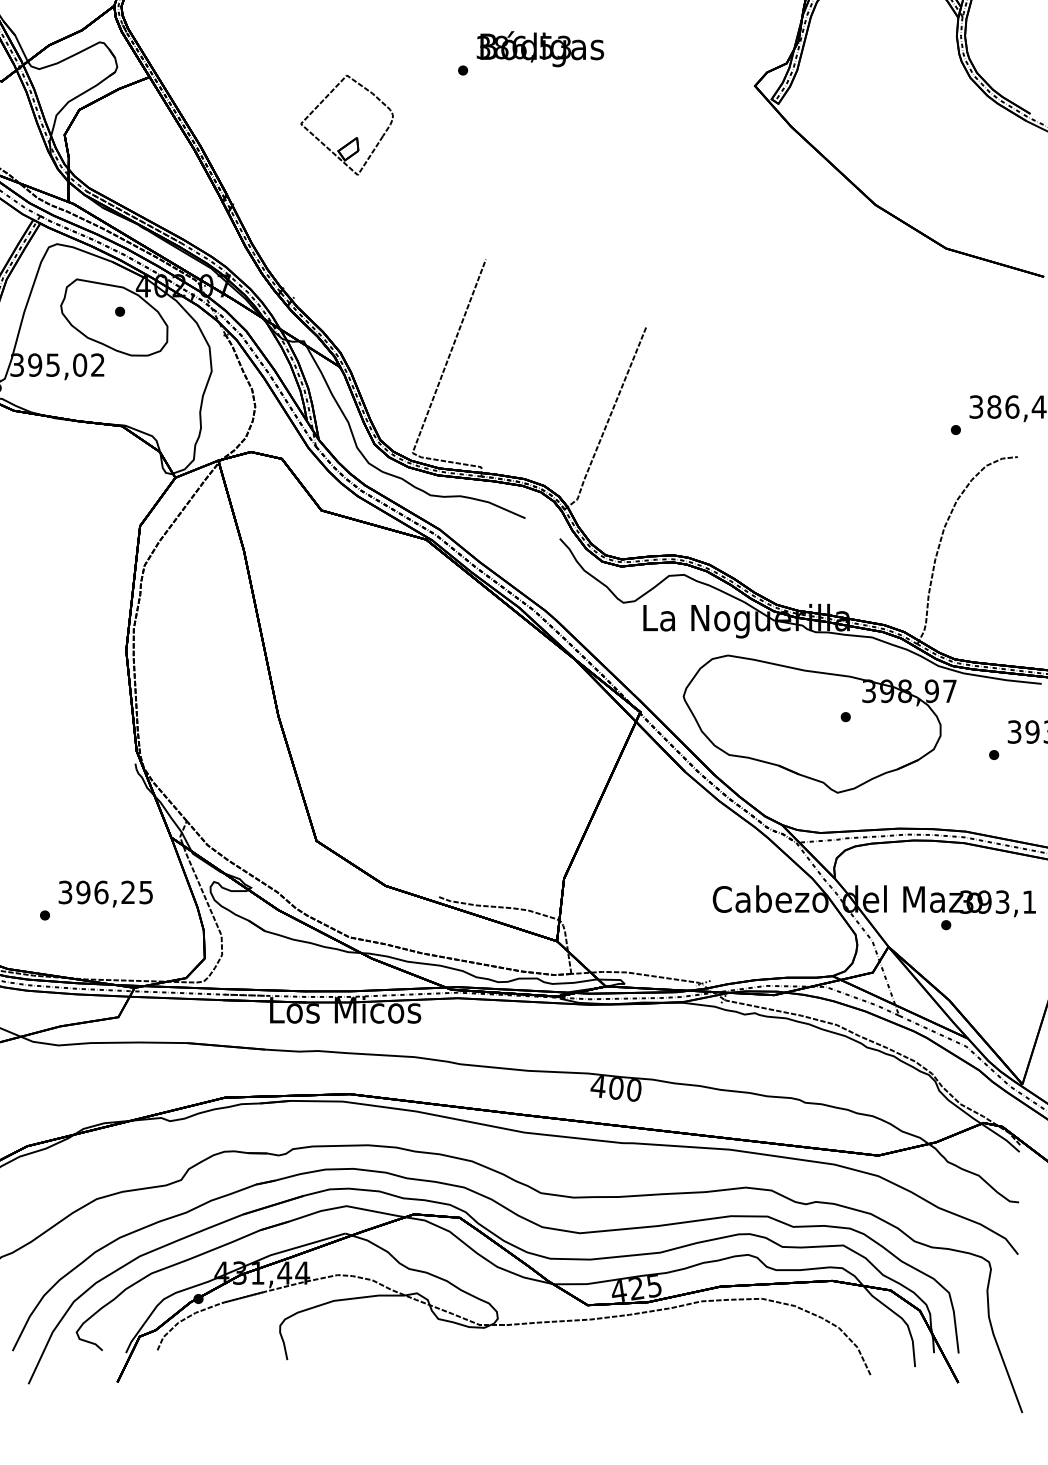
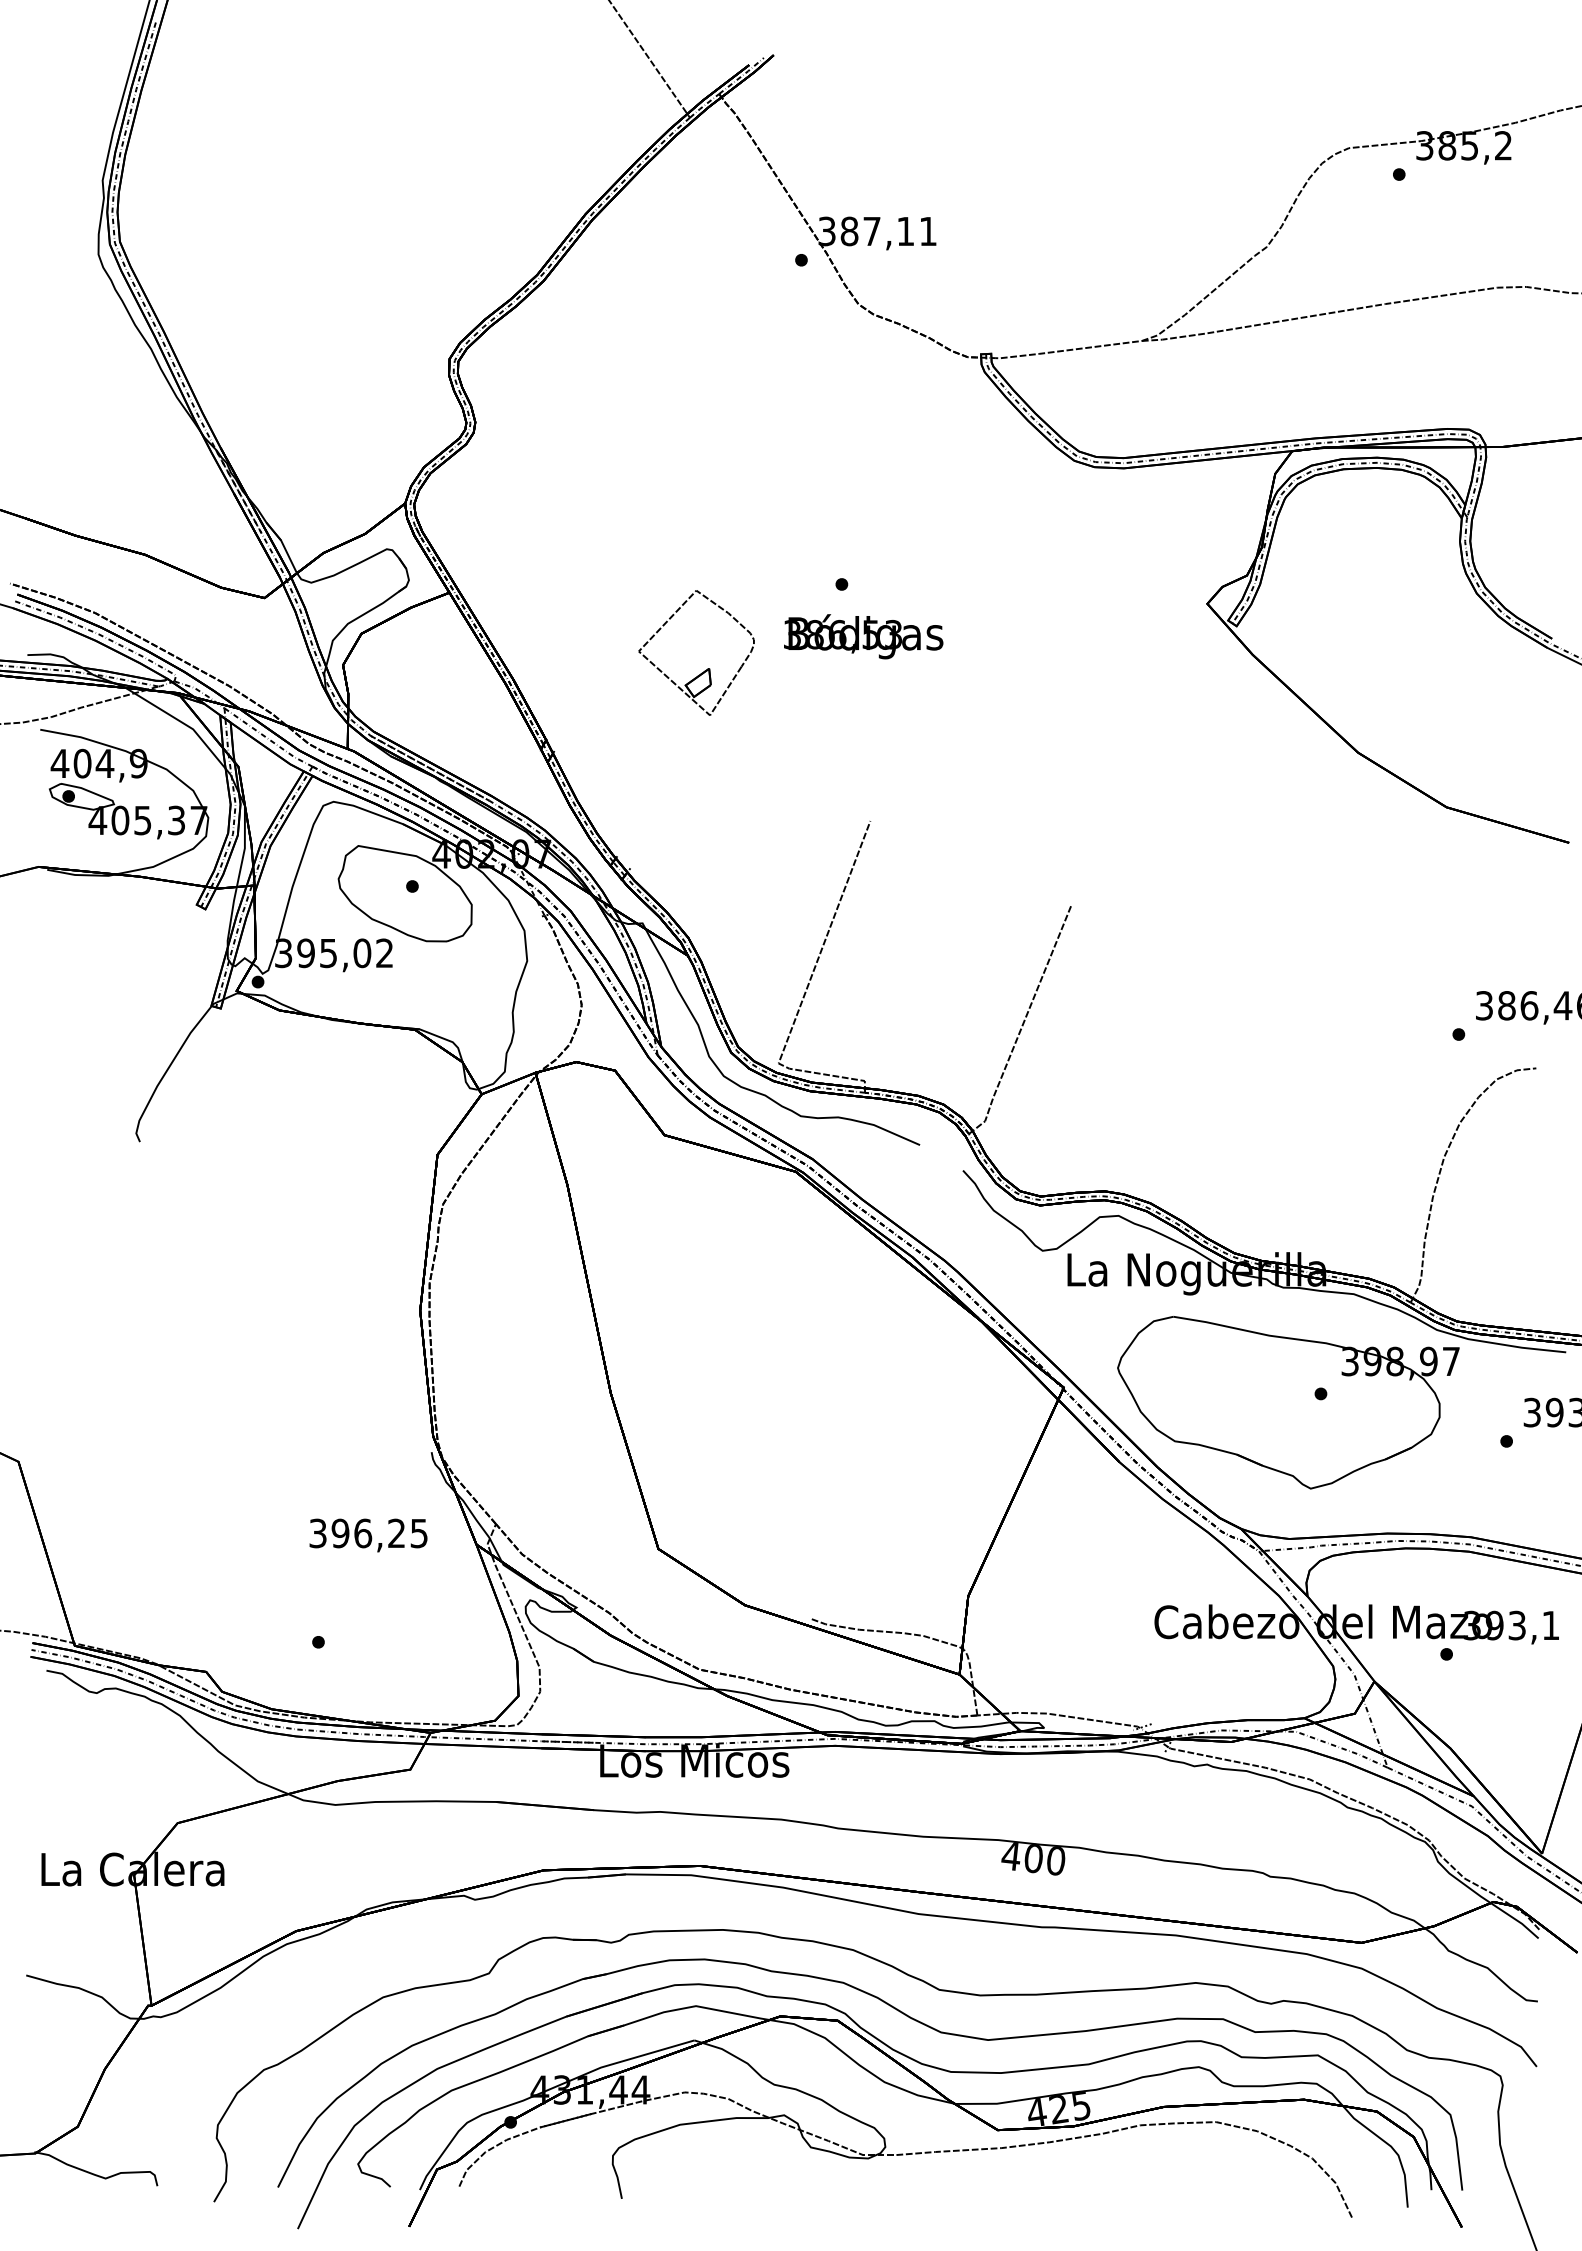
text: (540, 48) -> (863, 636), moved
text: (105, 894) -> (368, 1535), moved

